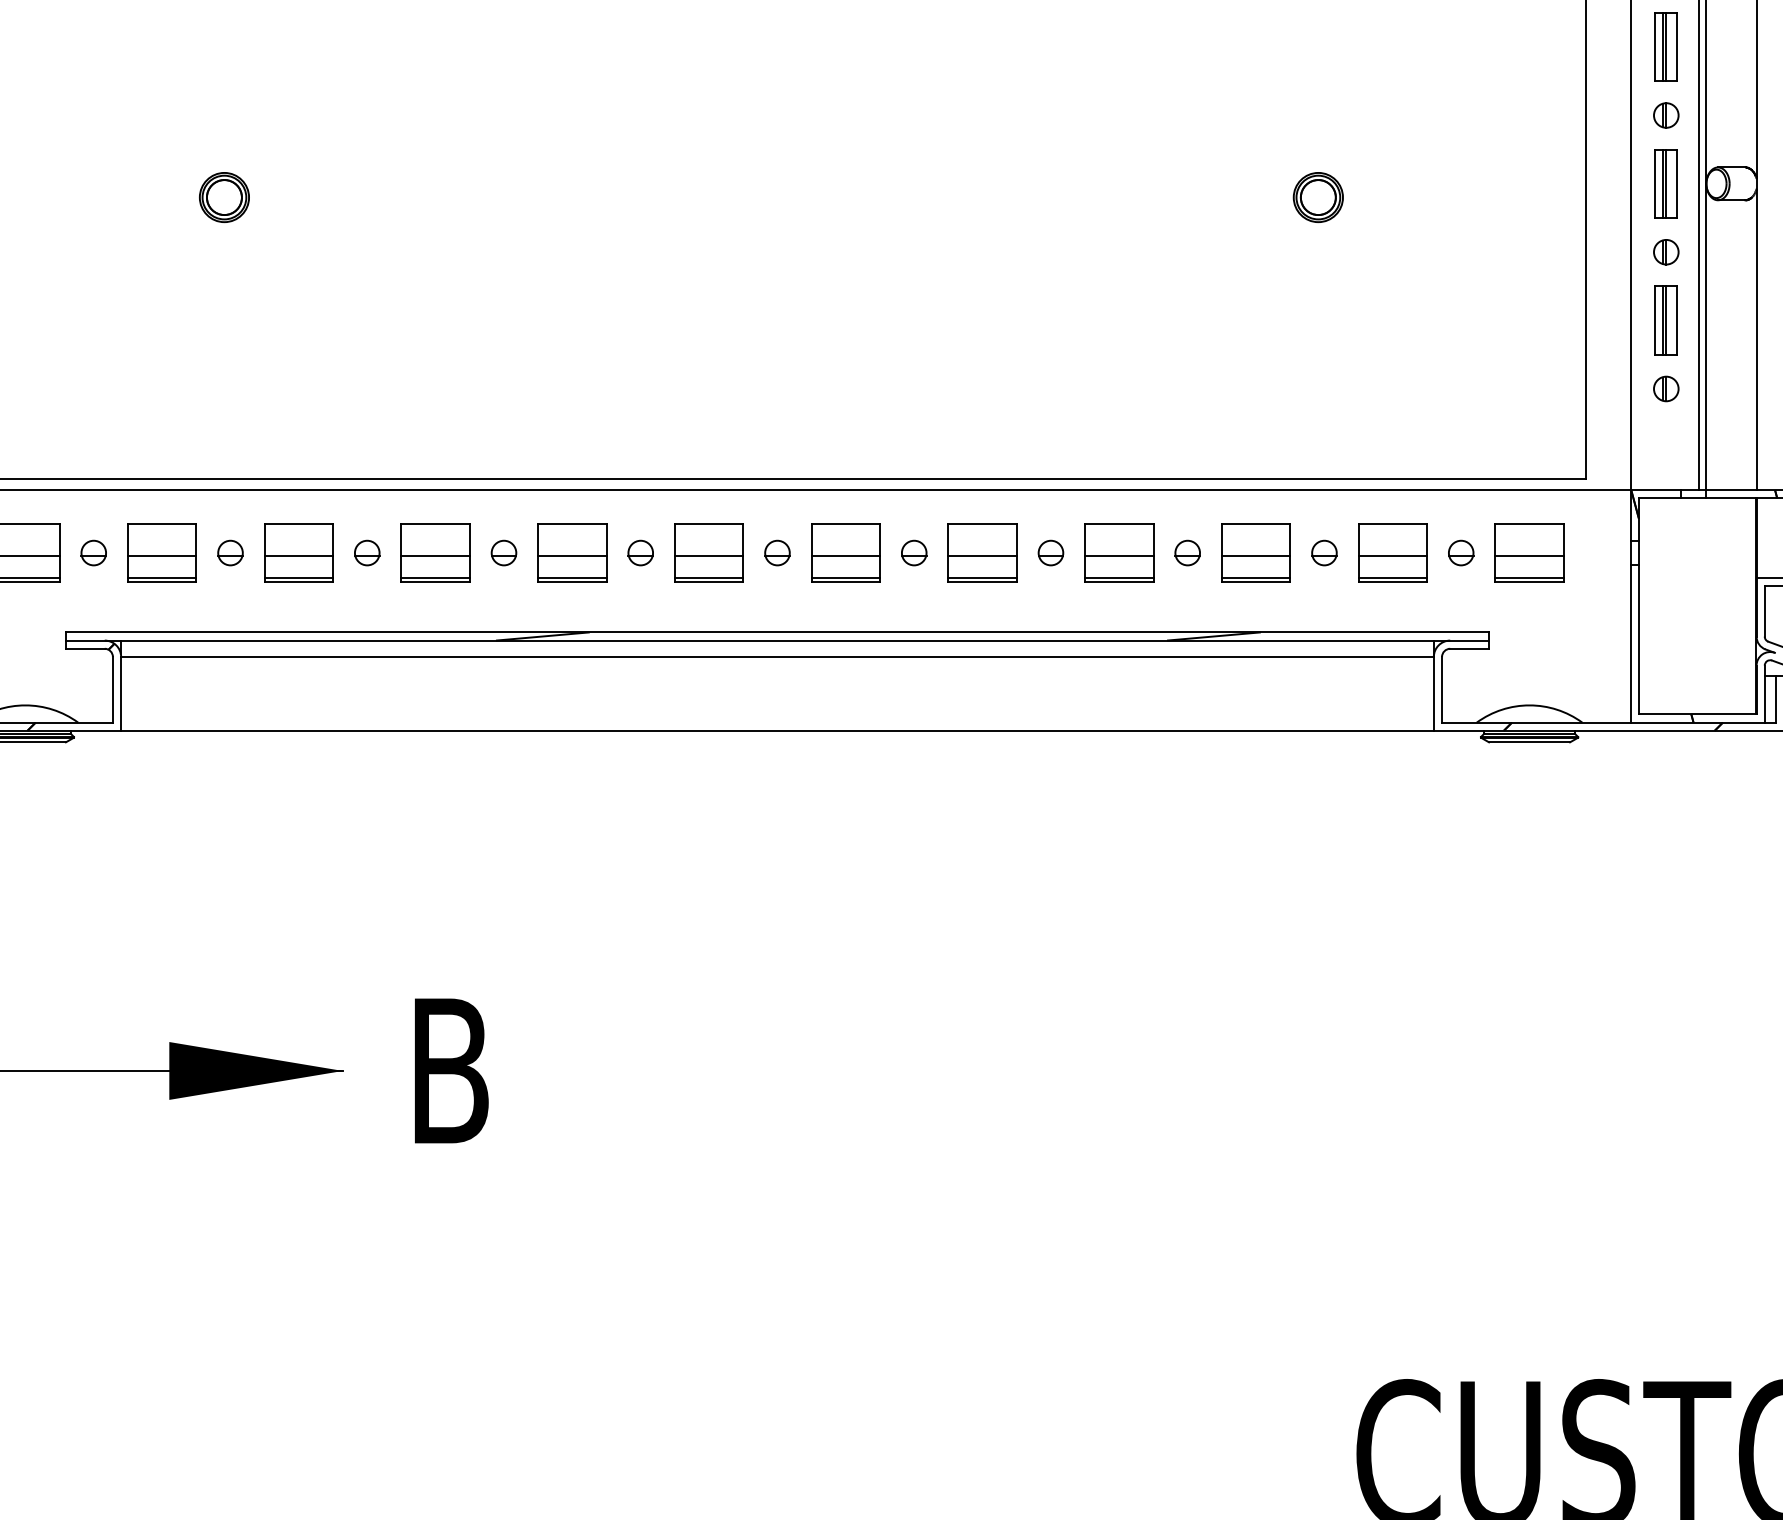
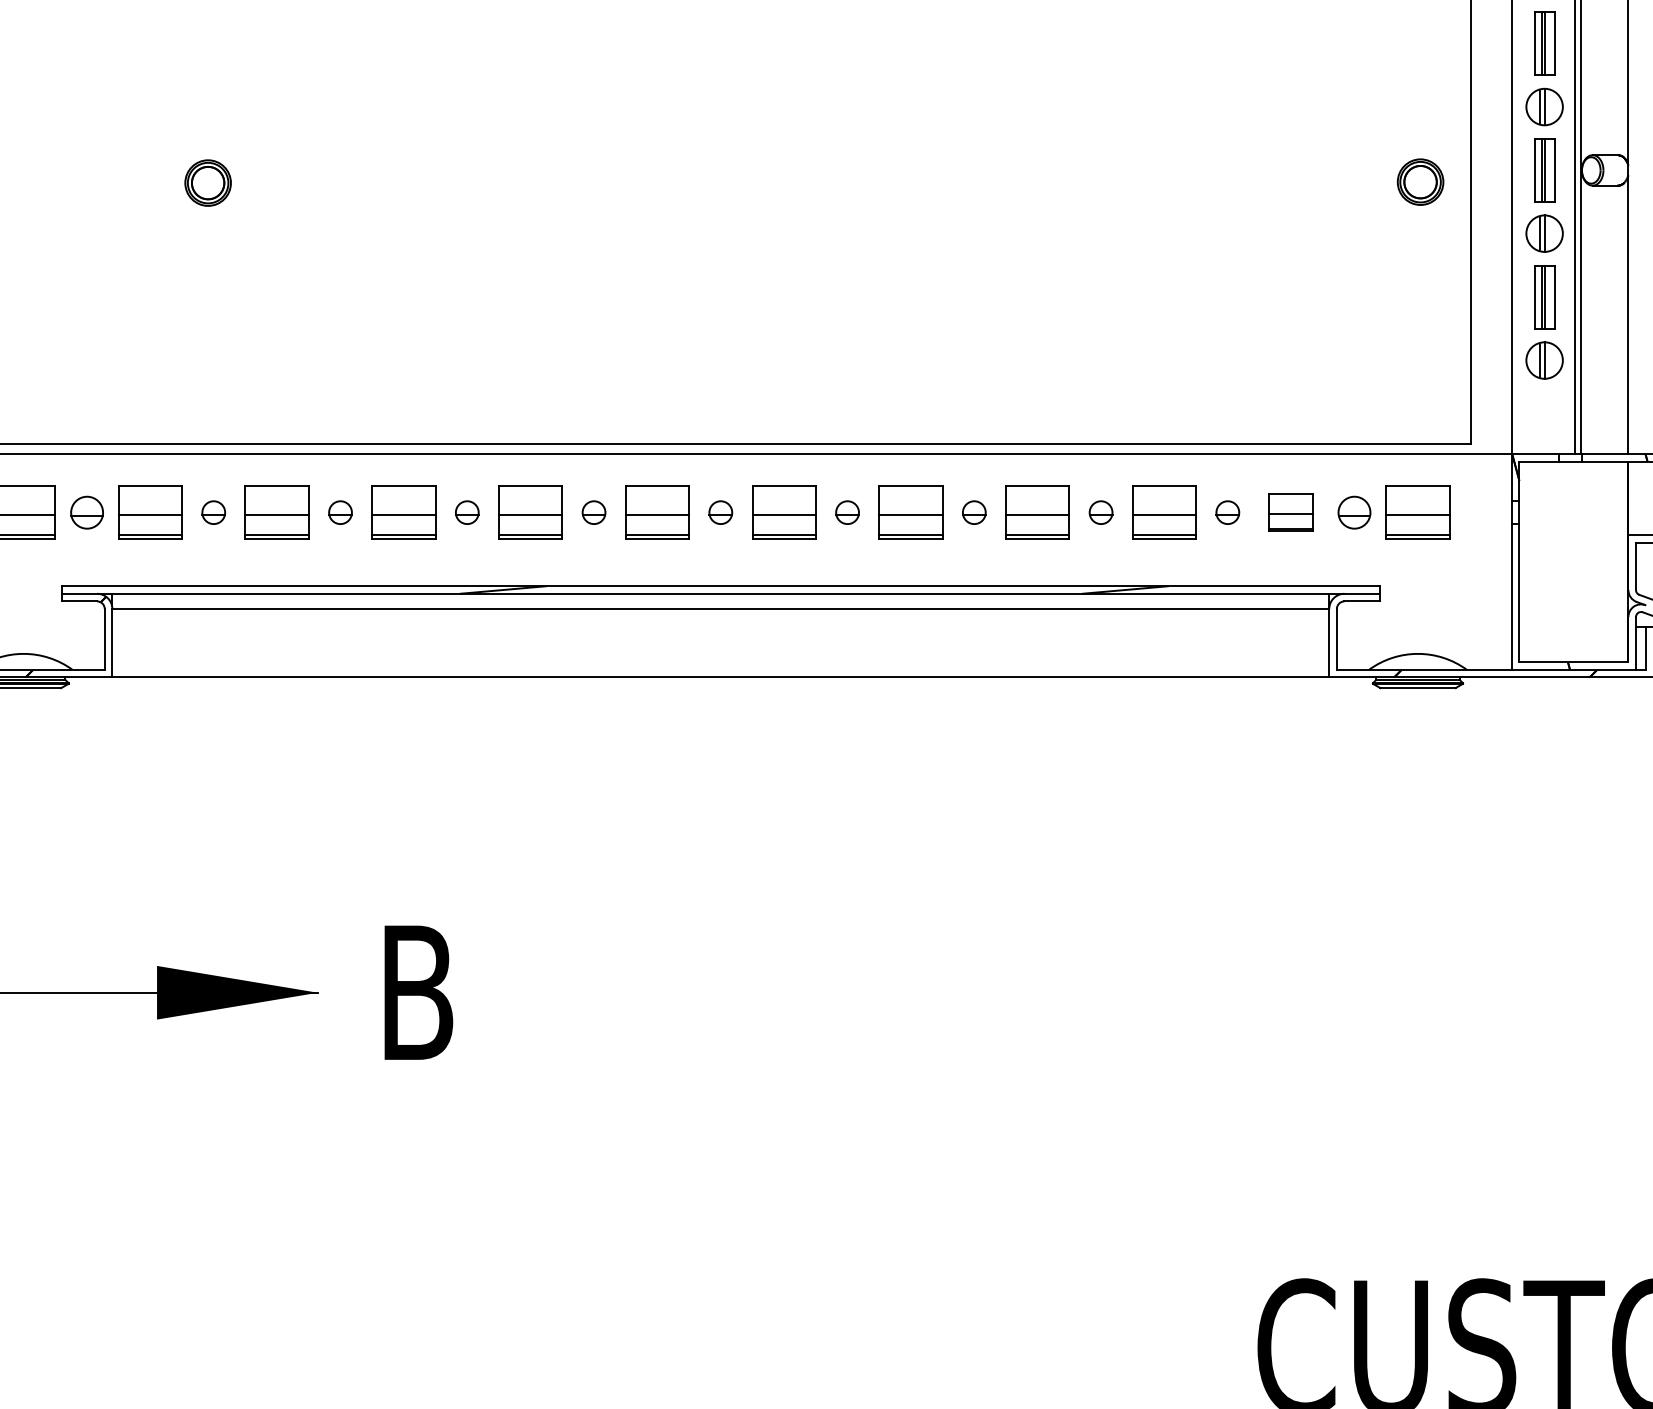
part: (1666, 115) -> (1544, 107), size x1.6
part: (1317, 197) -> (1419, 182), moved
part: (1666, 252) -> (1544, 234), size x1.6
part: (1666, 388) -> (1544, 360), size x1.6
part: (93, 552) -> (86, 512), size x1.4
part: (1392, 552) -> (1290, 512), size x0.7
part: (1461, 552) -> (1354, 512), size x1.4

